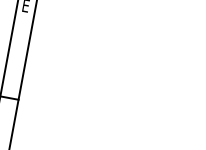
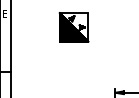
part: (130, 47) -> (73, 27), added

